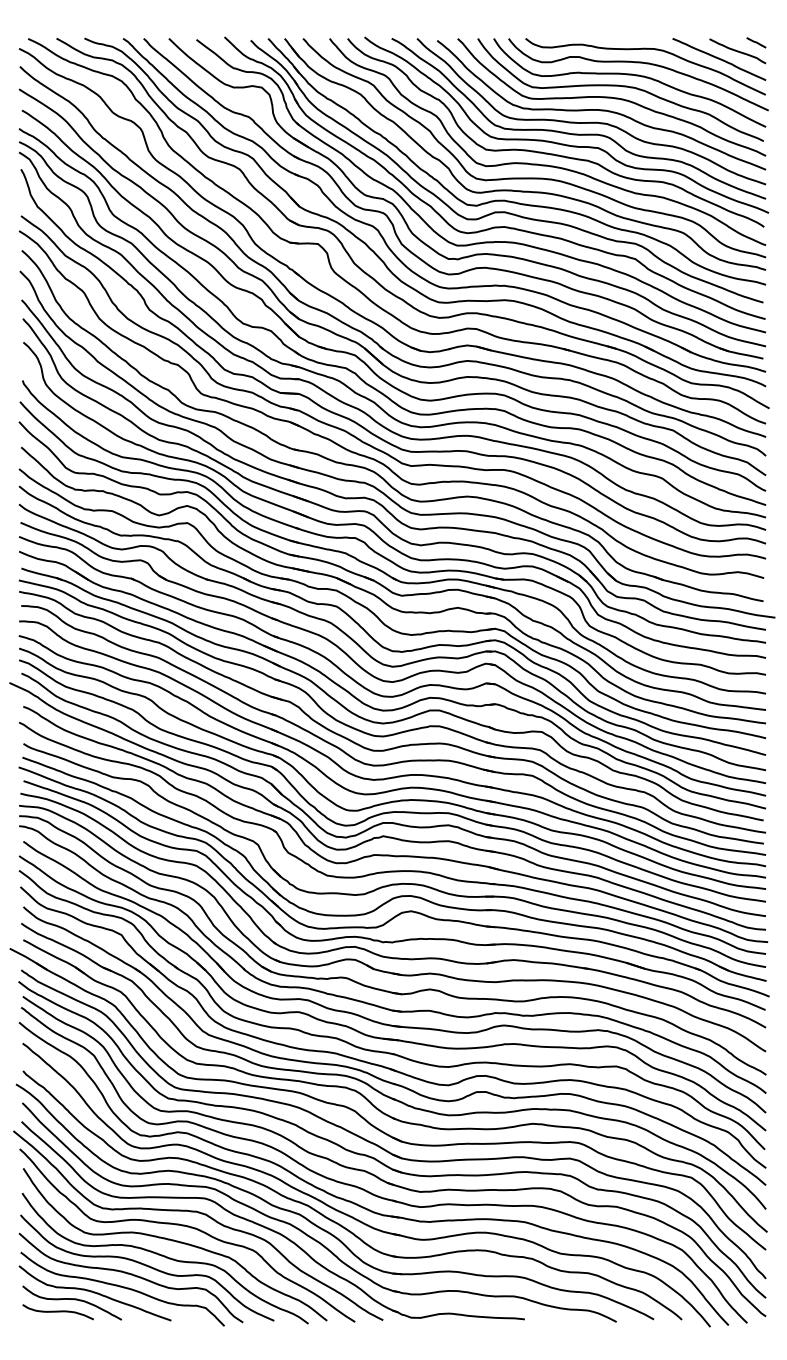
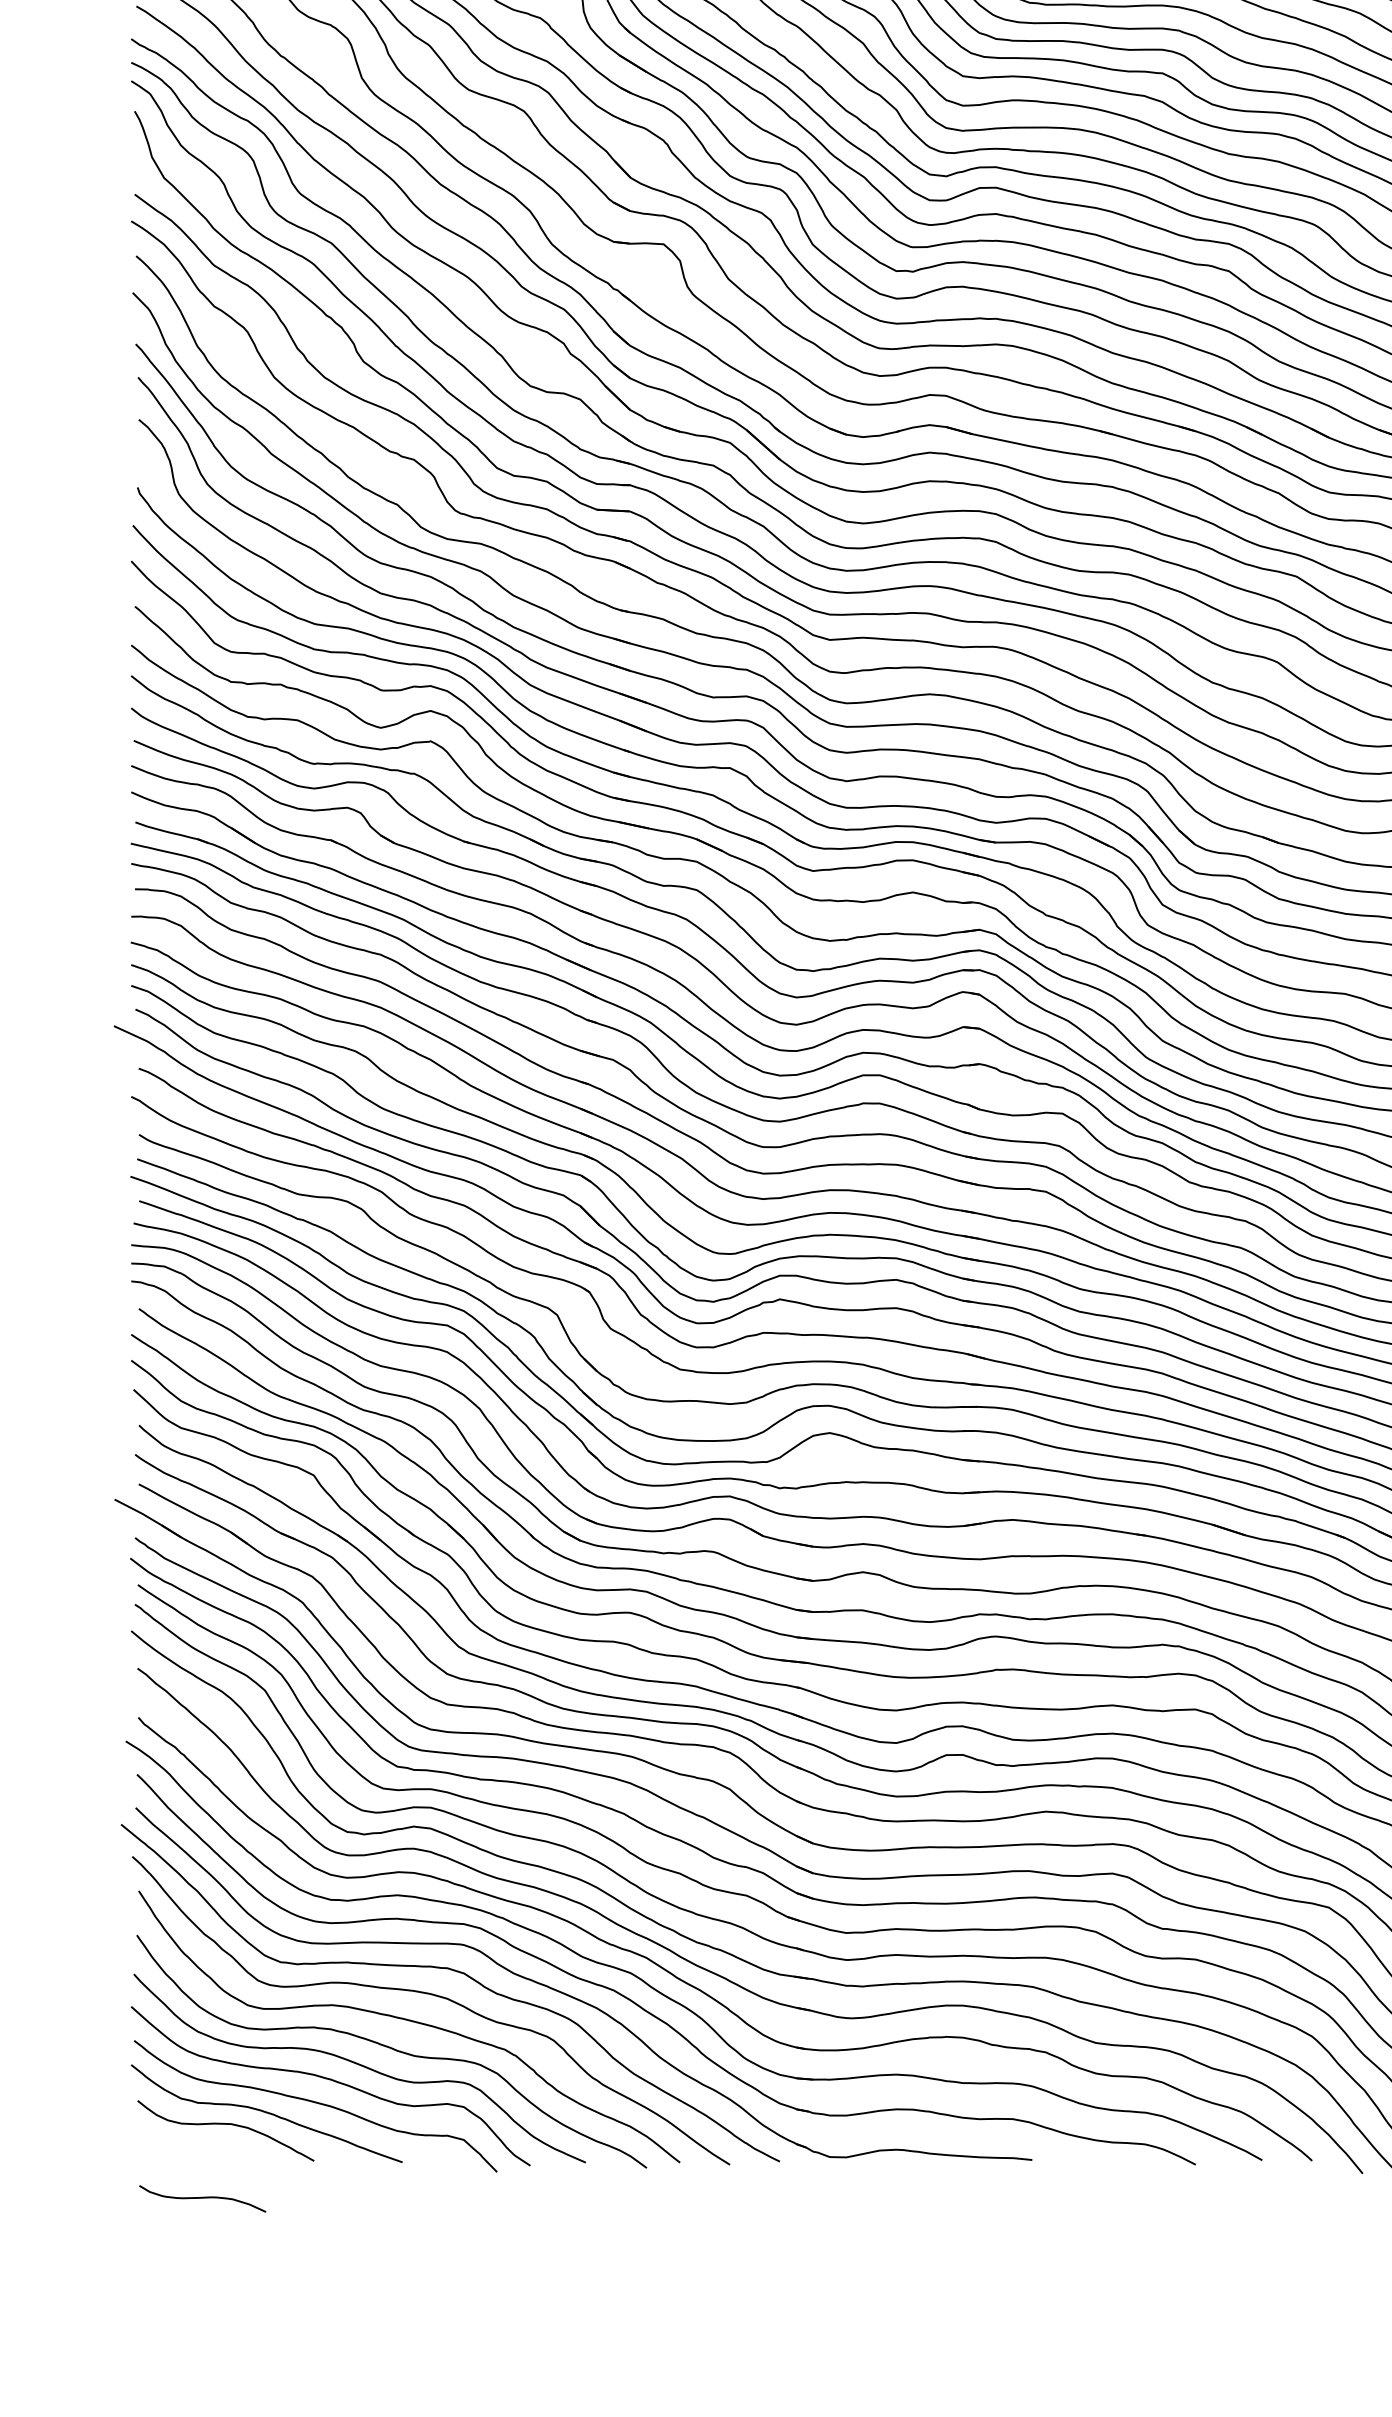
curve: (57, 1312) -> (201, 2199), moved

